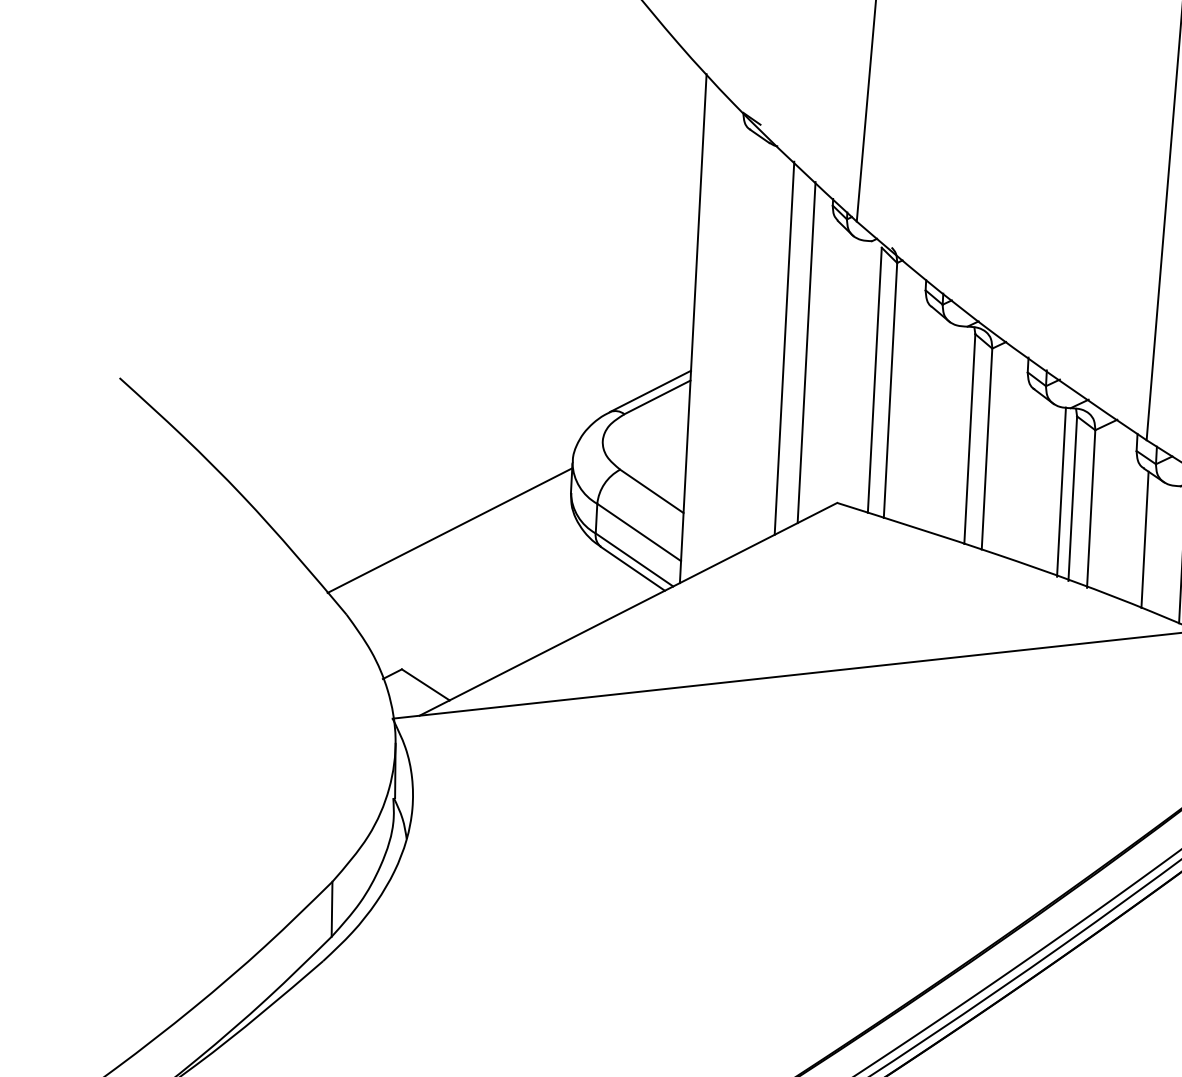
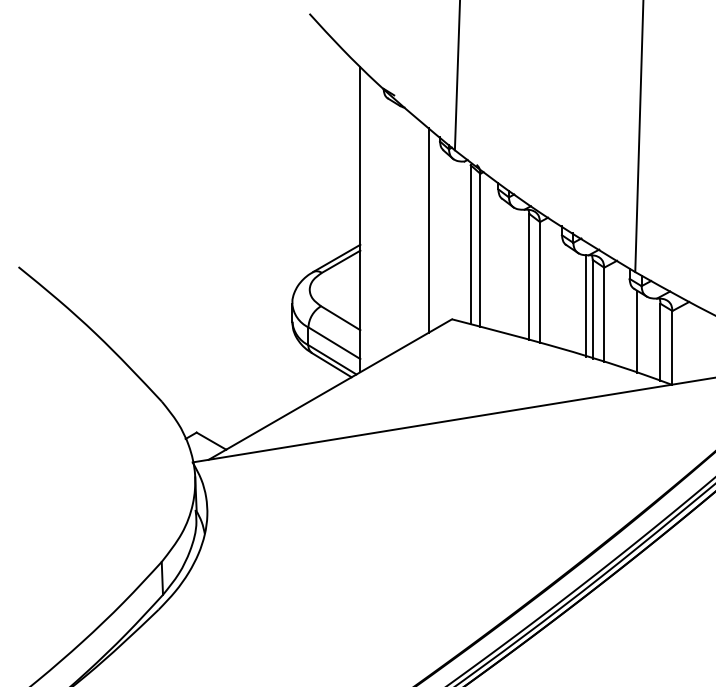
line: (784, 348) -> (415, 228), removed
line: (449, 529) -> (220, 347), removed

